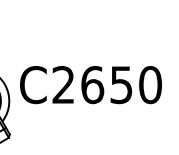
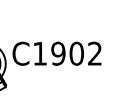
text: (106, 84) -> (67, 53), C2650 -> C1902

